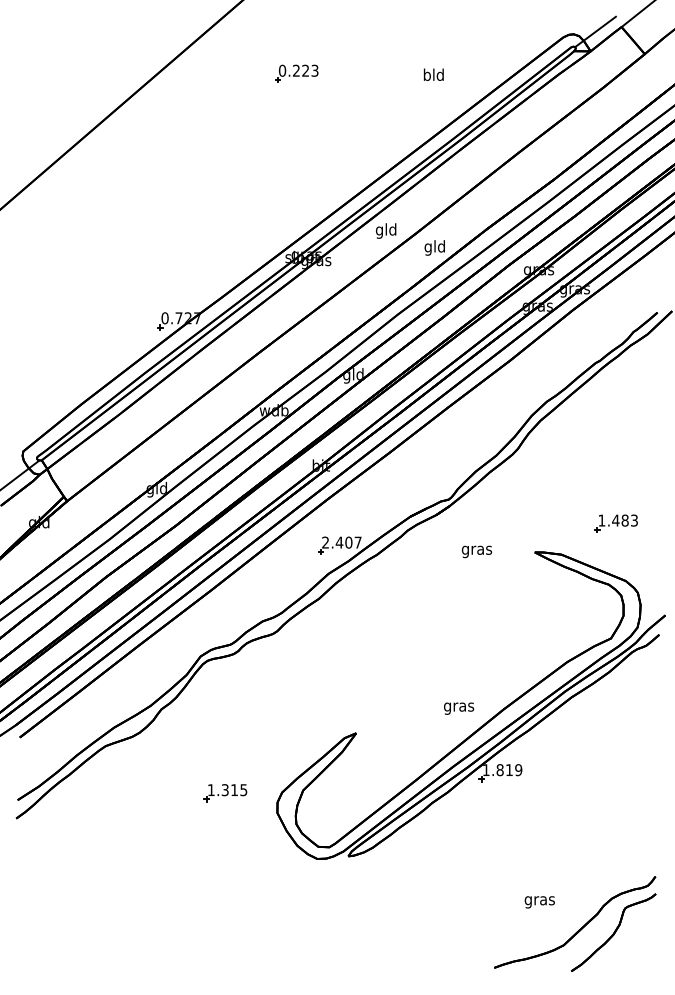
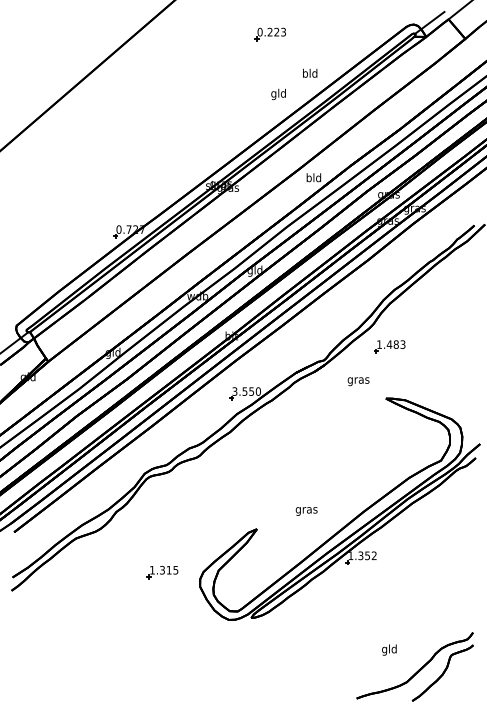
part: (296, 73) -> (270, 34), moved
text: (433, 74) -> (309, 73), moved
text: (386, 230) -> (278, 94), moved
text: (428, 247) -> (309, 178), gld -> bld
part: (615, 523) -> (389, 346), moved
text: (341, 542) -> (246, 391), 2.407 -> 3.550
text: (476, 551) -> (358, 381), moved
text: (459, 708) -> (307, 511), moved
text: (509, 770) -> (367, 556), 1.819 -> 1.352
text: (539, 900) -> (389, 649), gras -> gld

